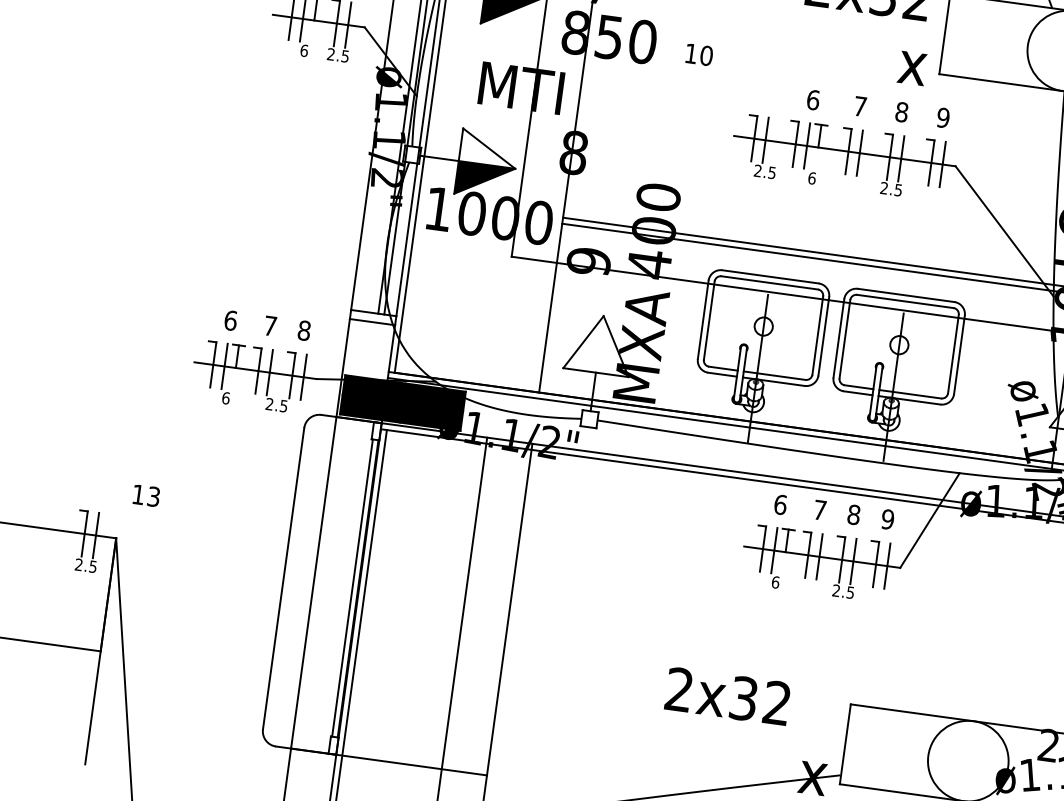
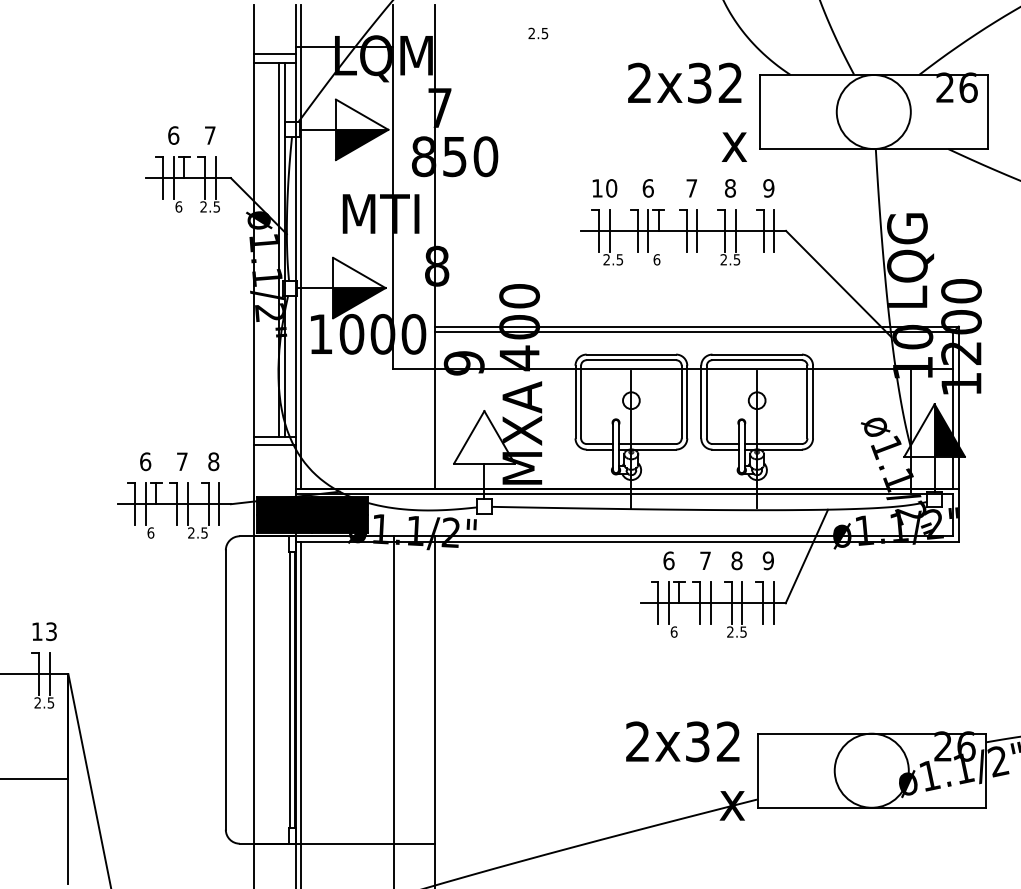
text: (698, 54) -> (604, 188), moved
text: (146, 495) -> (44, 631), moved
text: (727, 696) -> (682, 741), moved

